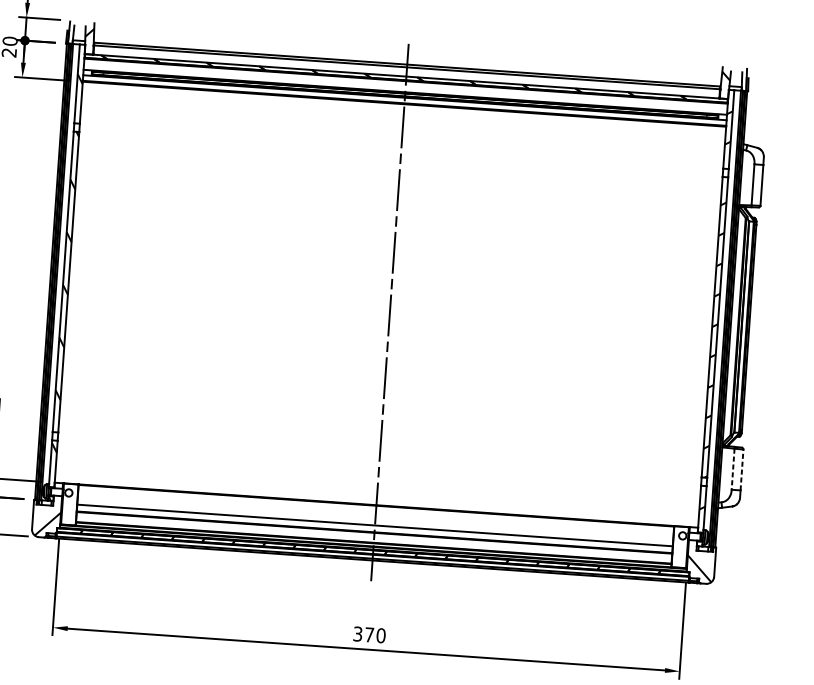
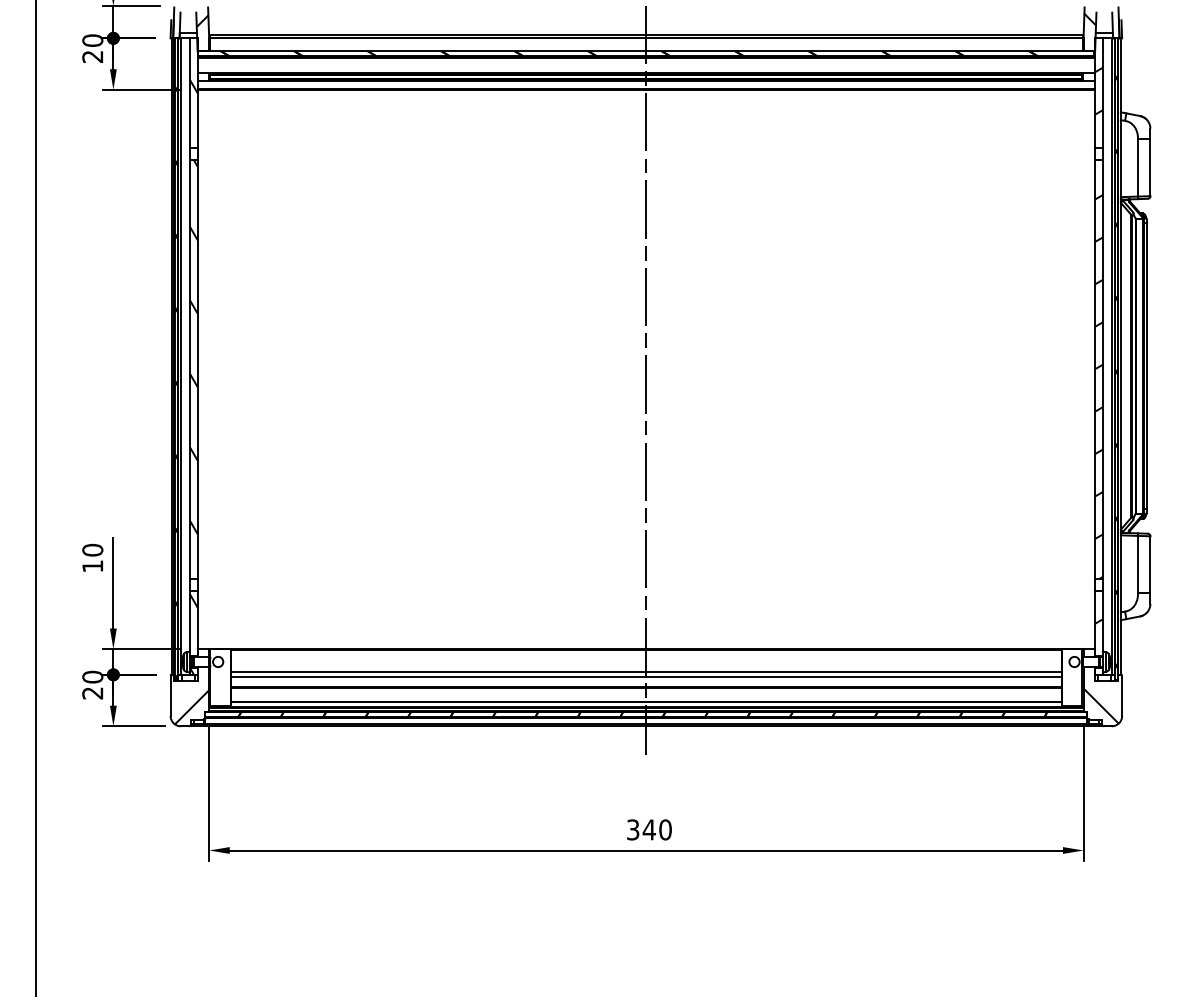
line: (733, 469) -> (1138, 564), dashed -> solid
line: (742, 469) -> (1150, 564), dashed -> solid
line: (375, 521) -> (646, 672), added
text: (369, 634) -> (649, 829), 370 -> 340

